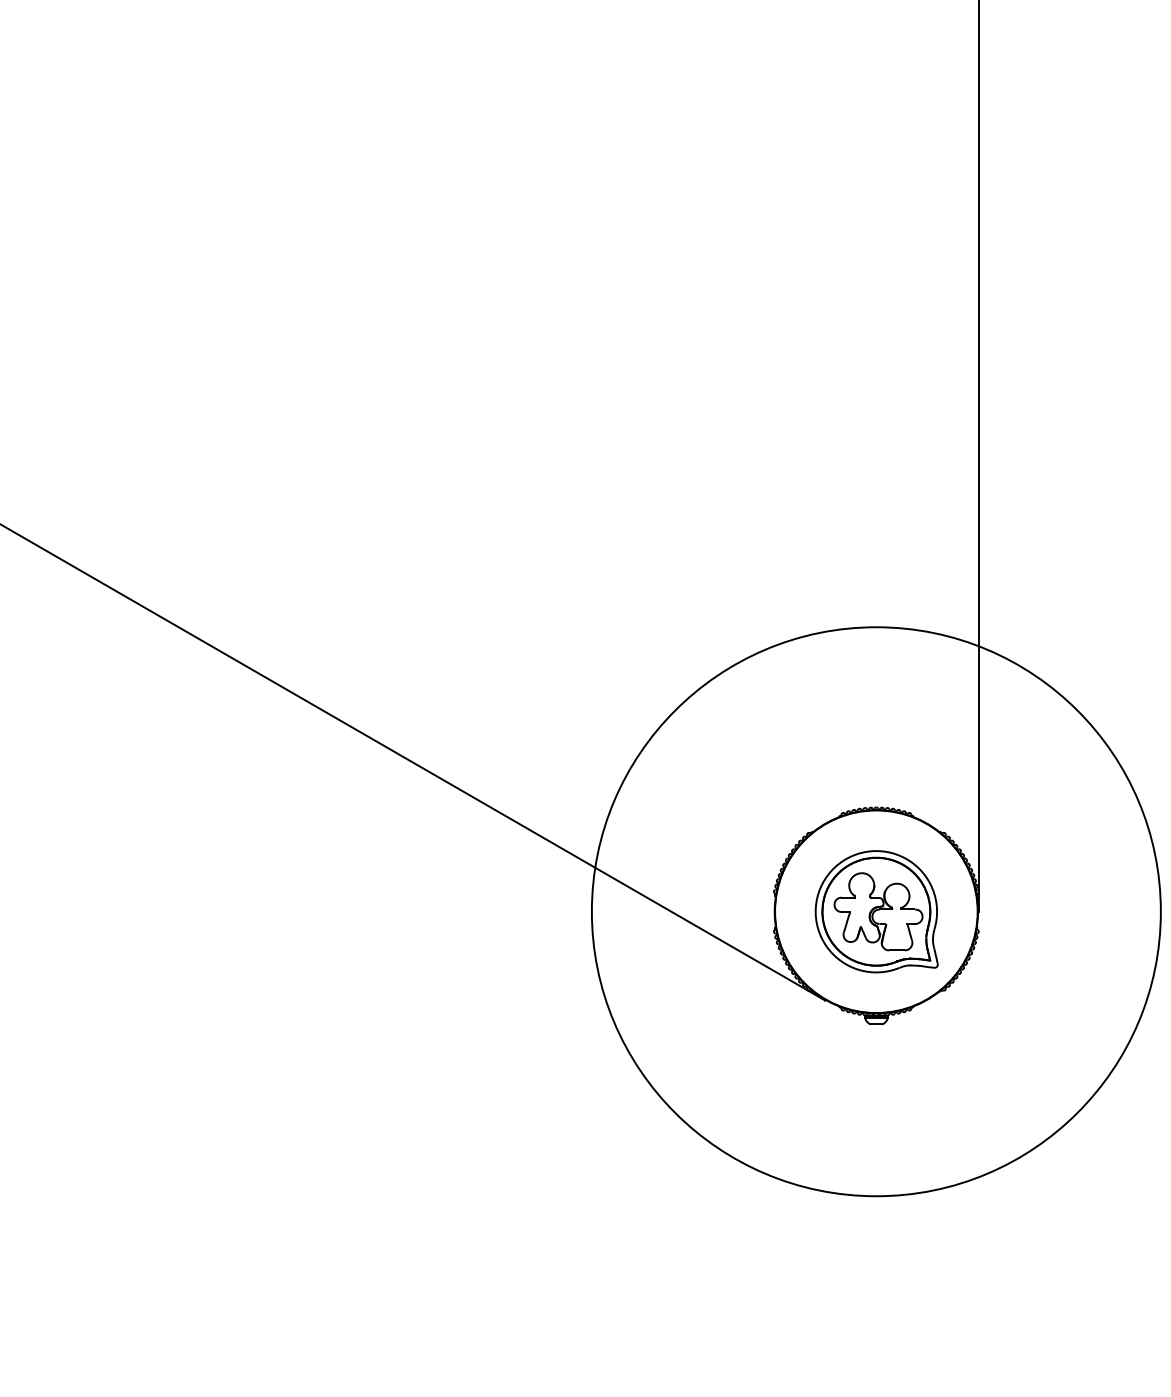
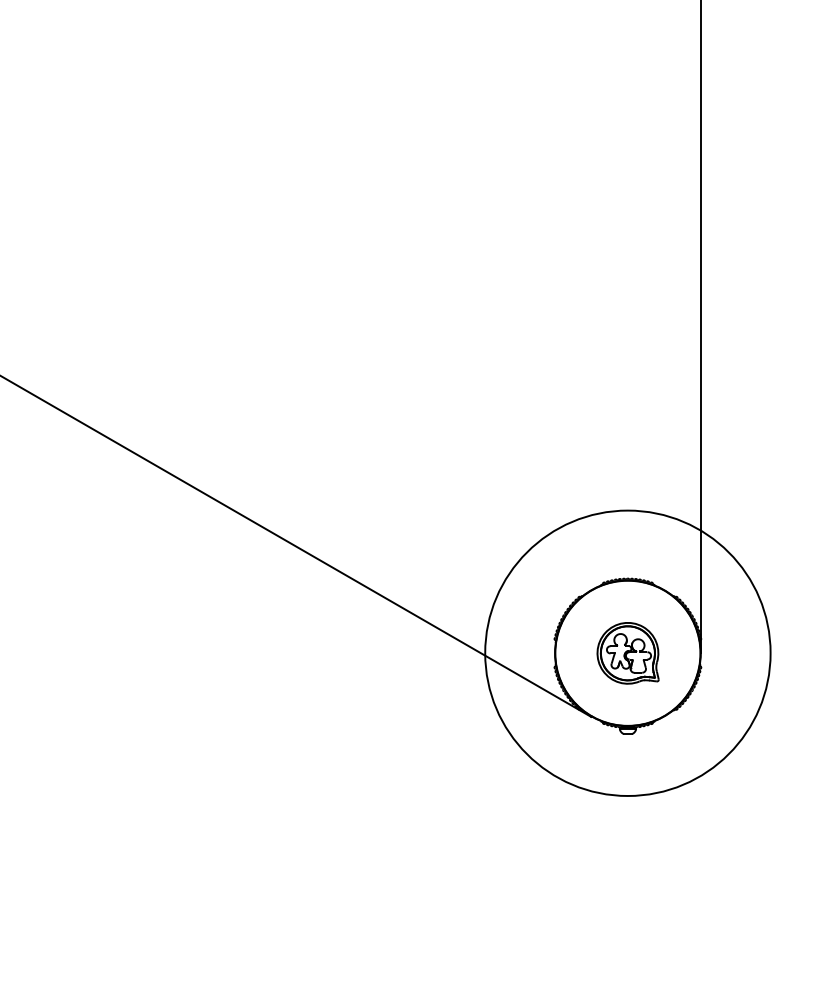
circle: (875, 911) -> (627, 653), size x0.7
part: (876, 911) -> (628, 653), size x0.7

